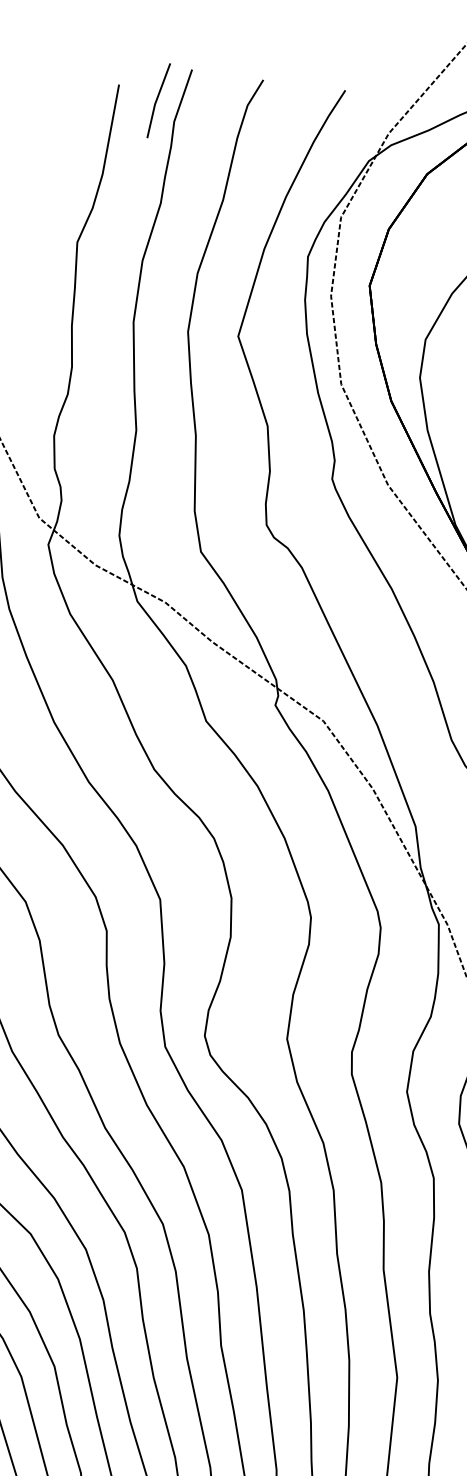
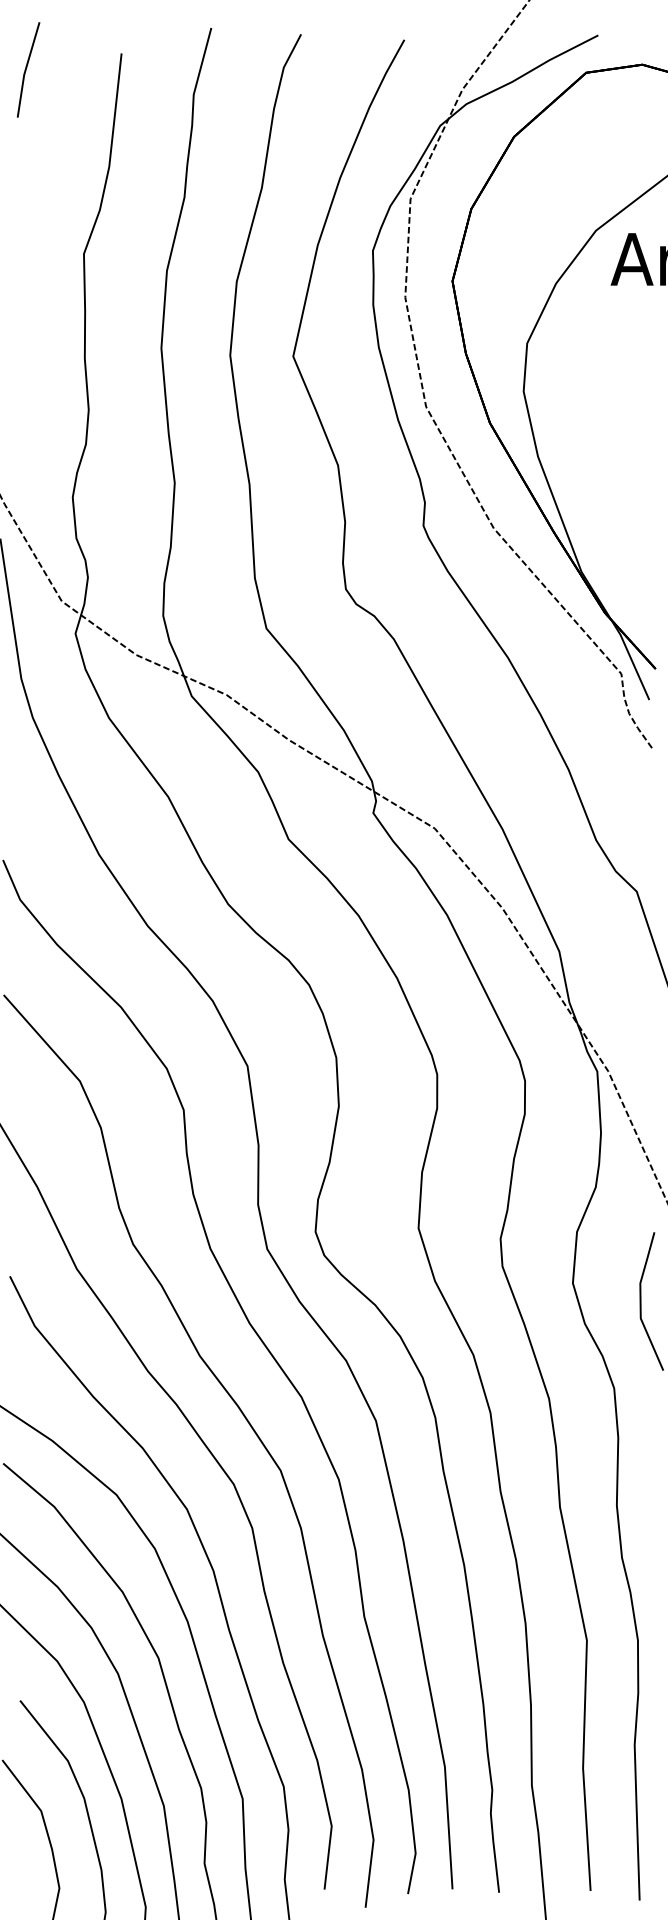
line: (157, 100) -> (26, 69), moved

